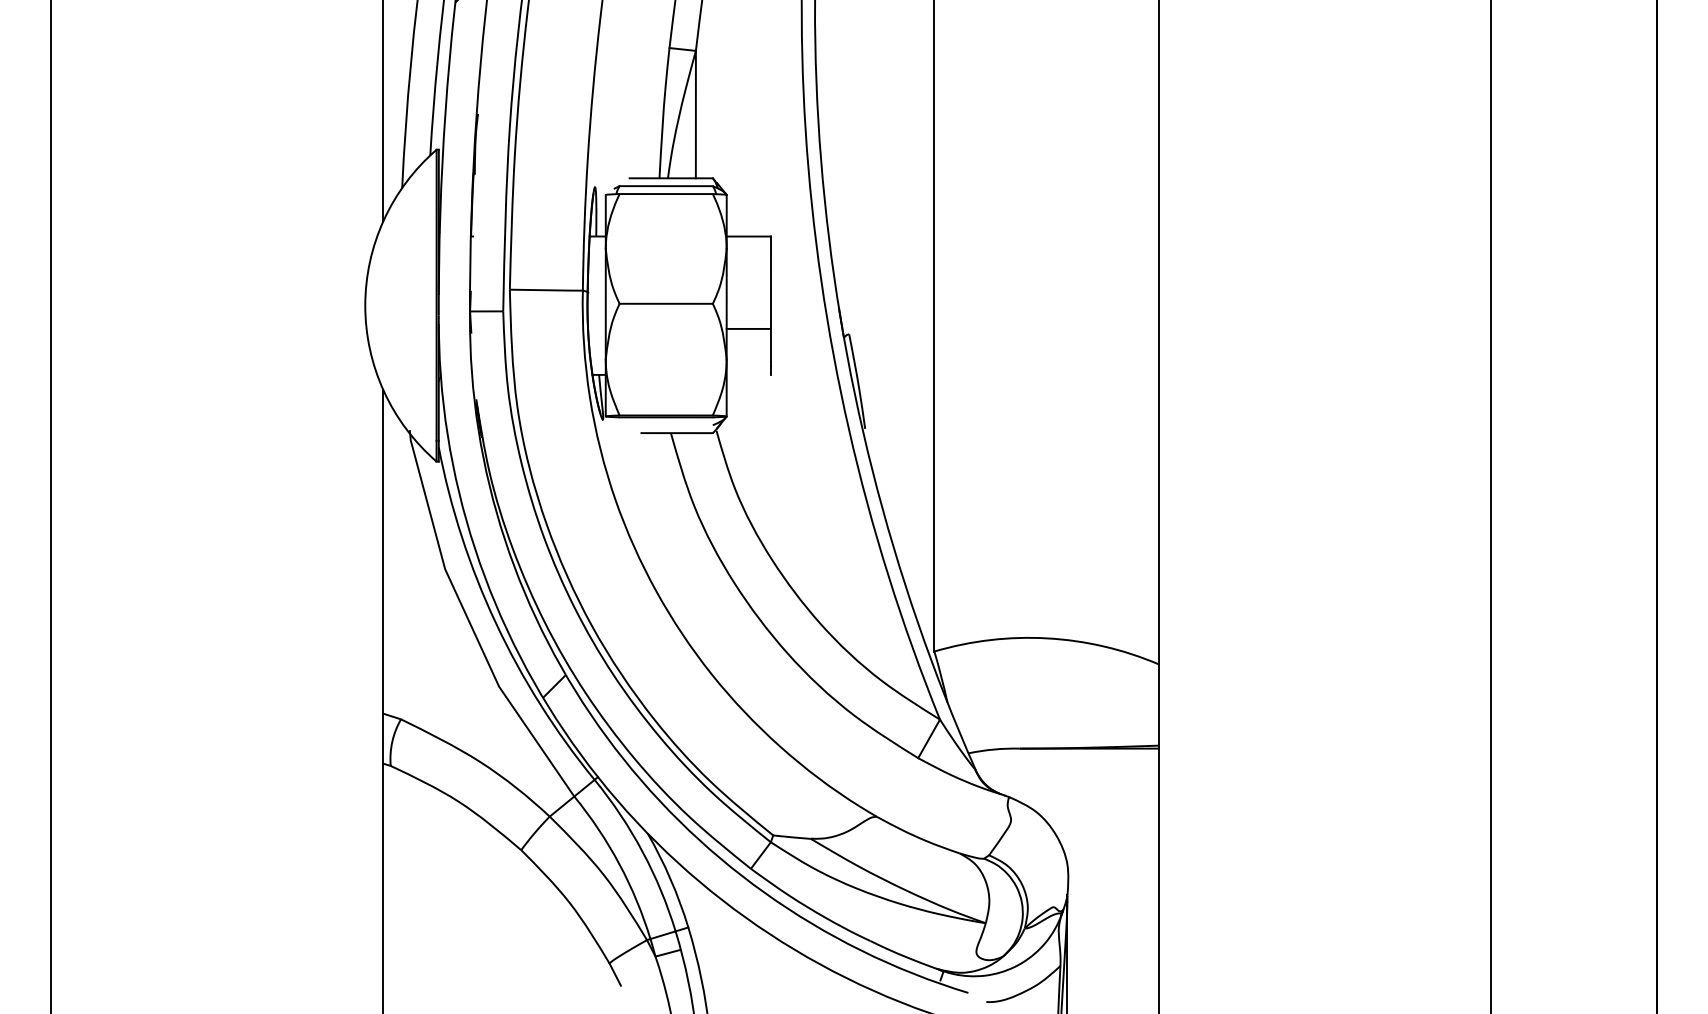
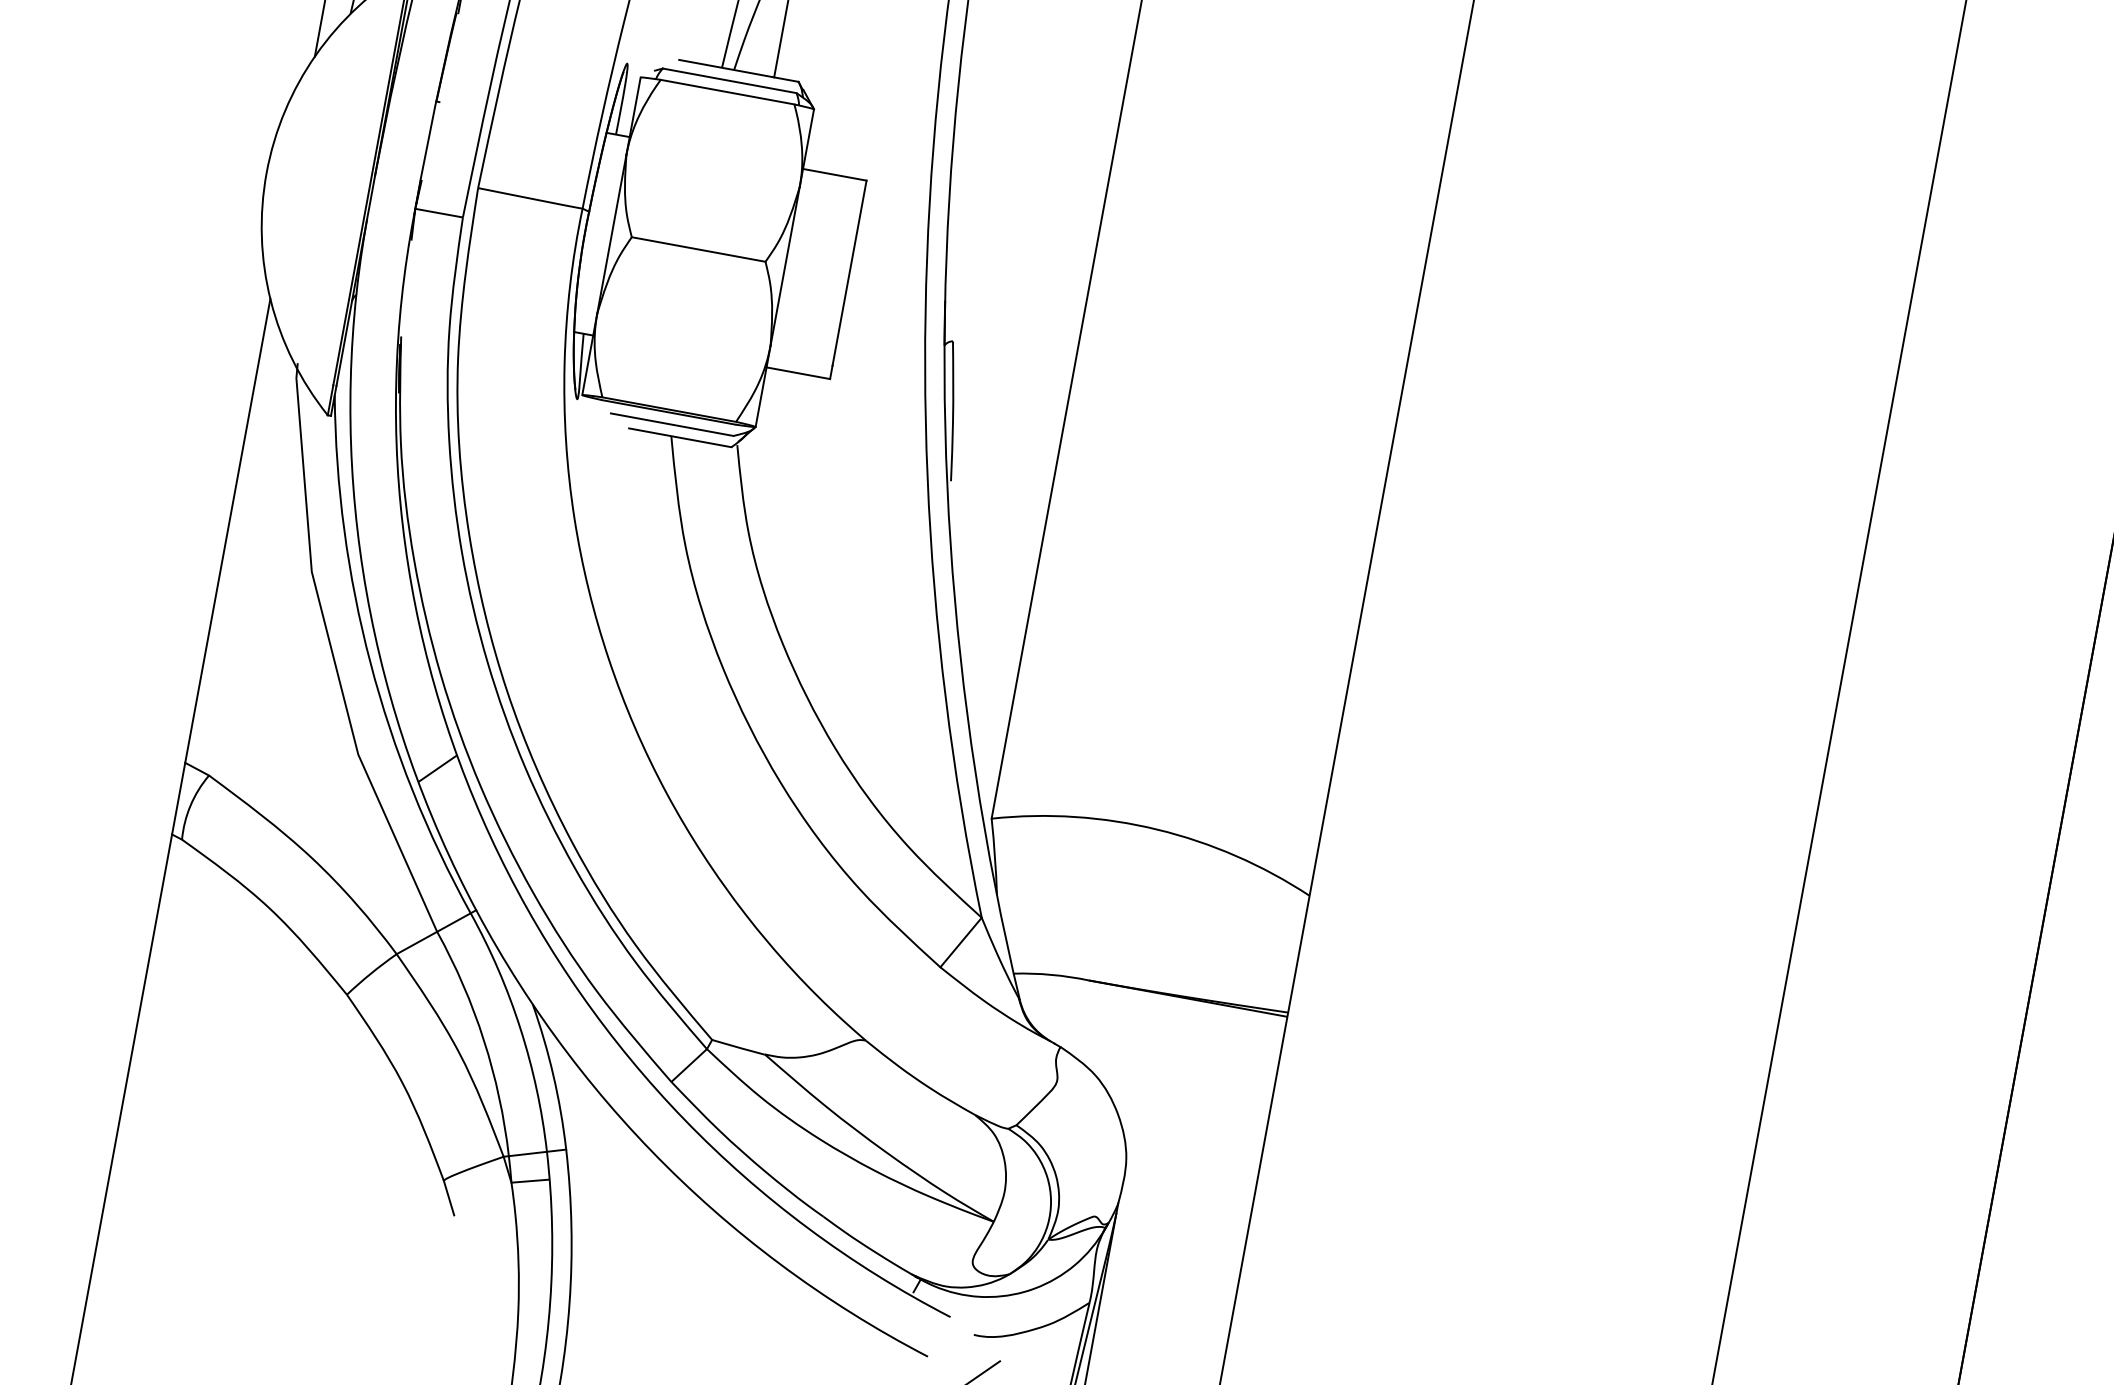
line: (748, 328) -> (797, 372), moved
line: (669, 425) -> (671, 424), added

